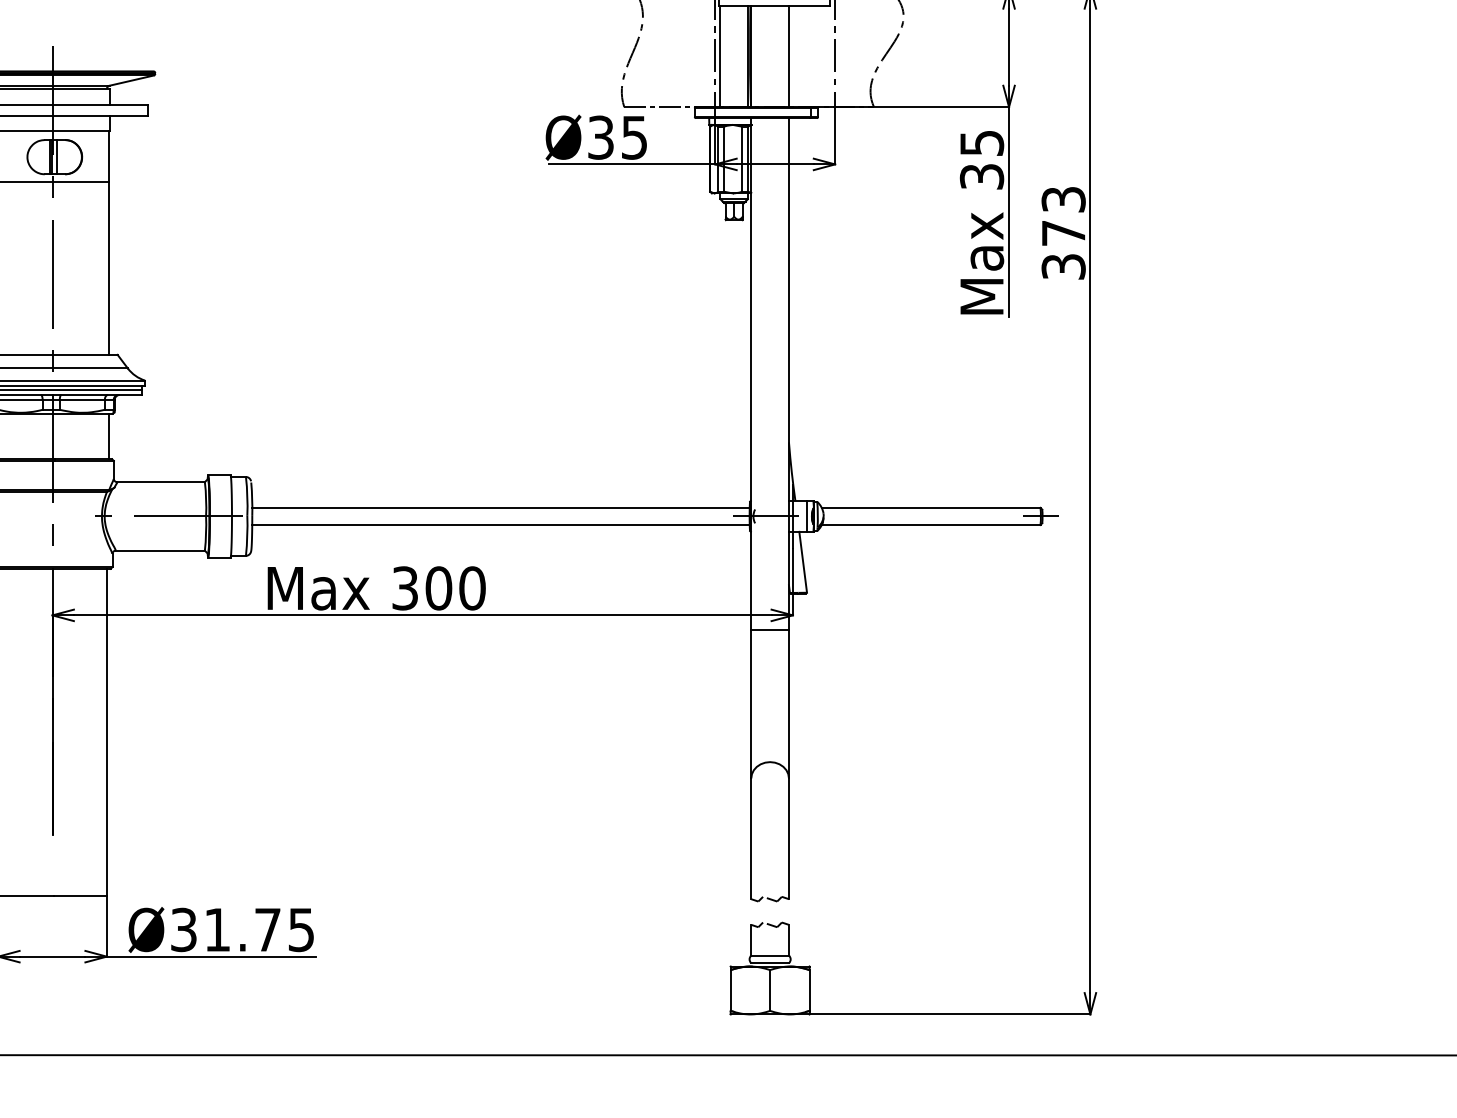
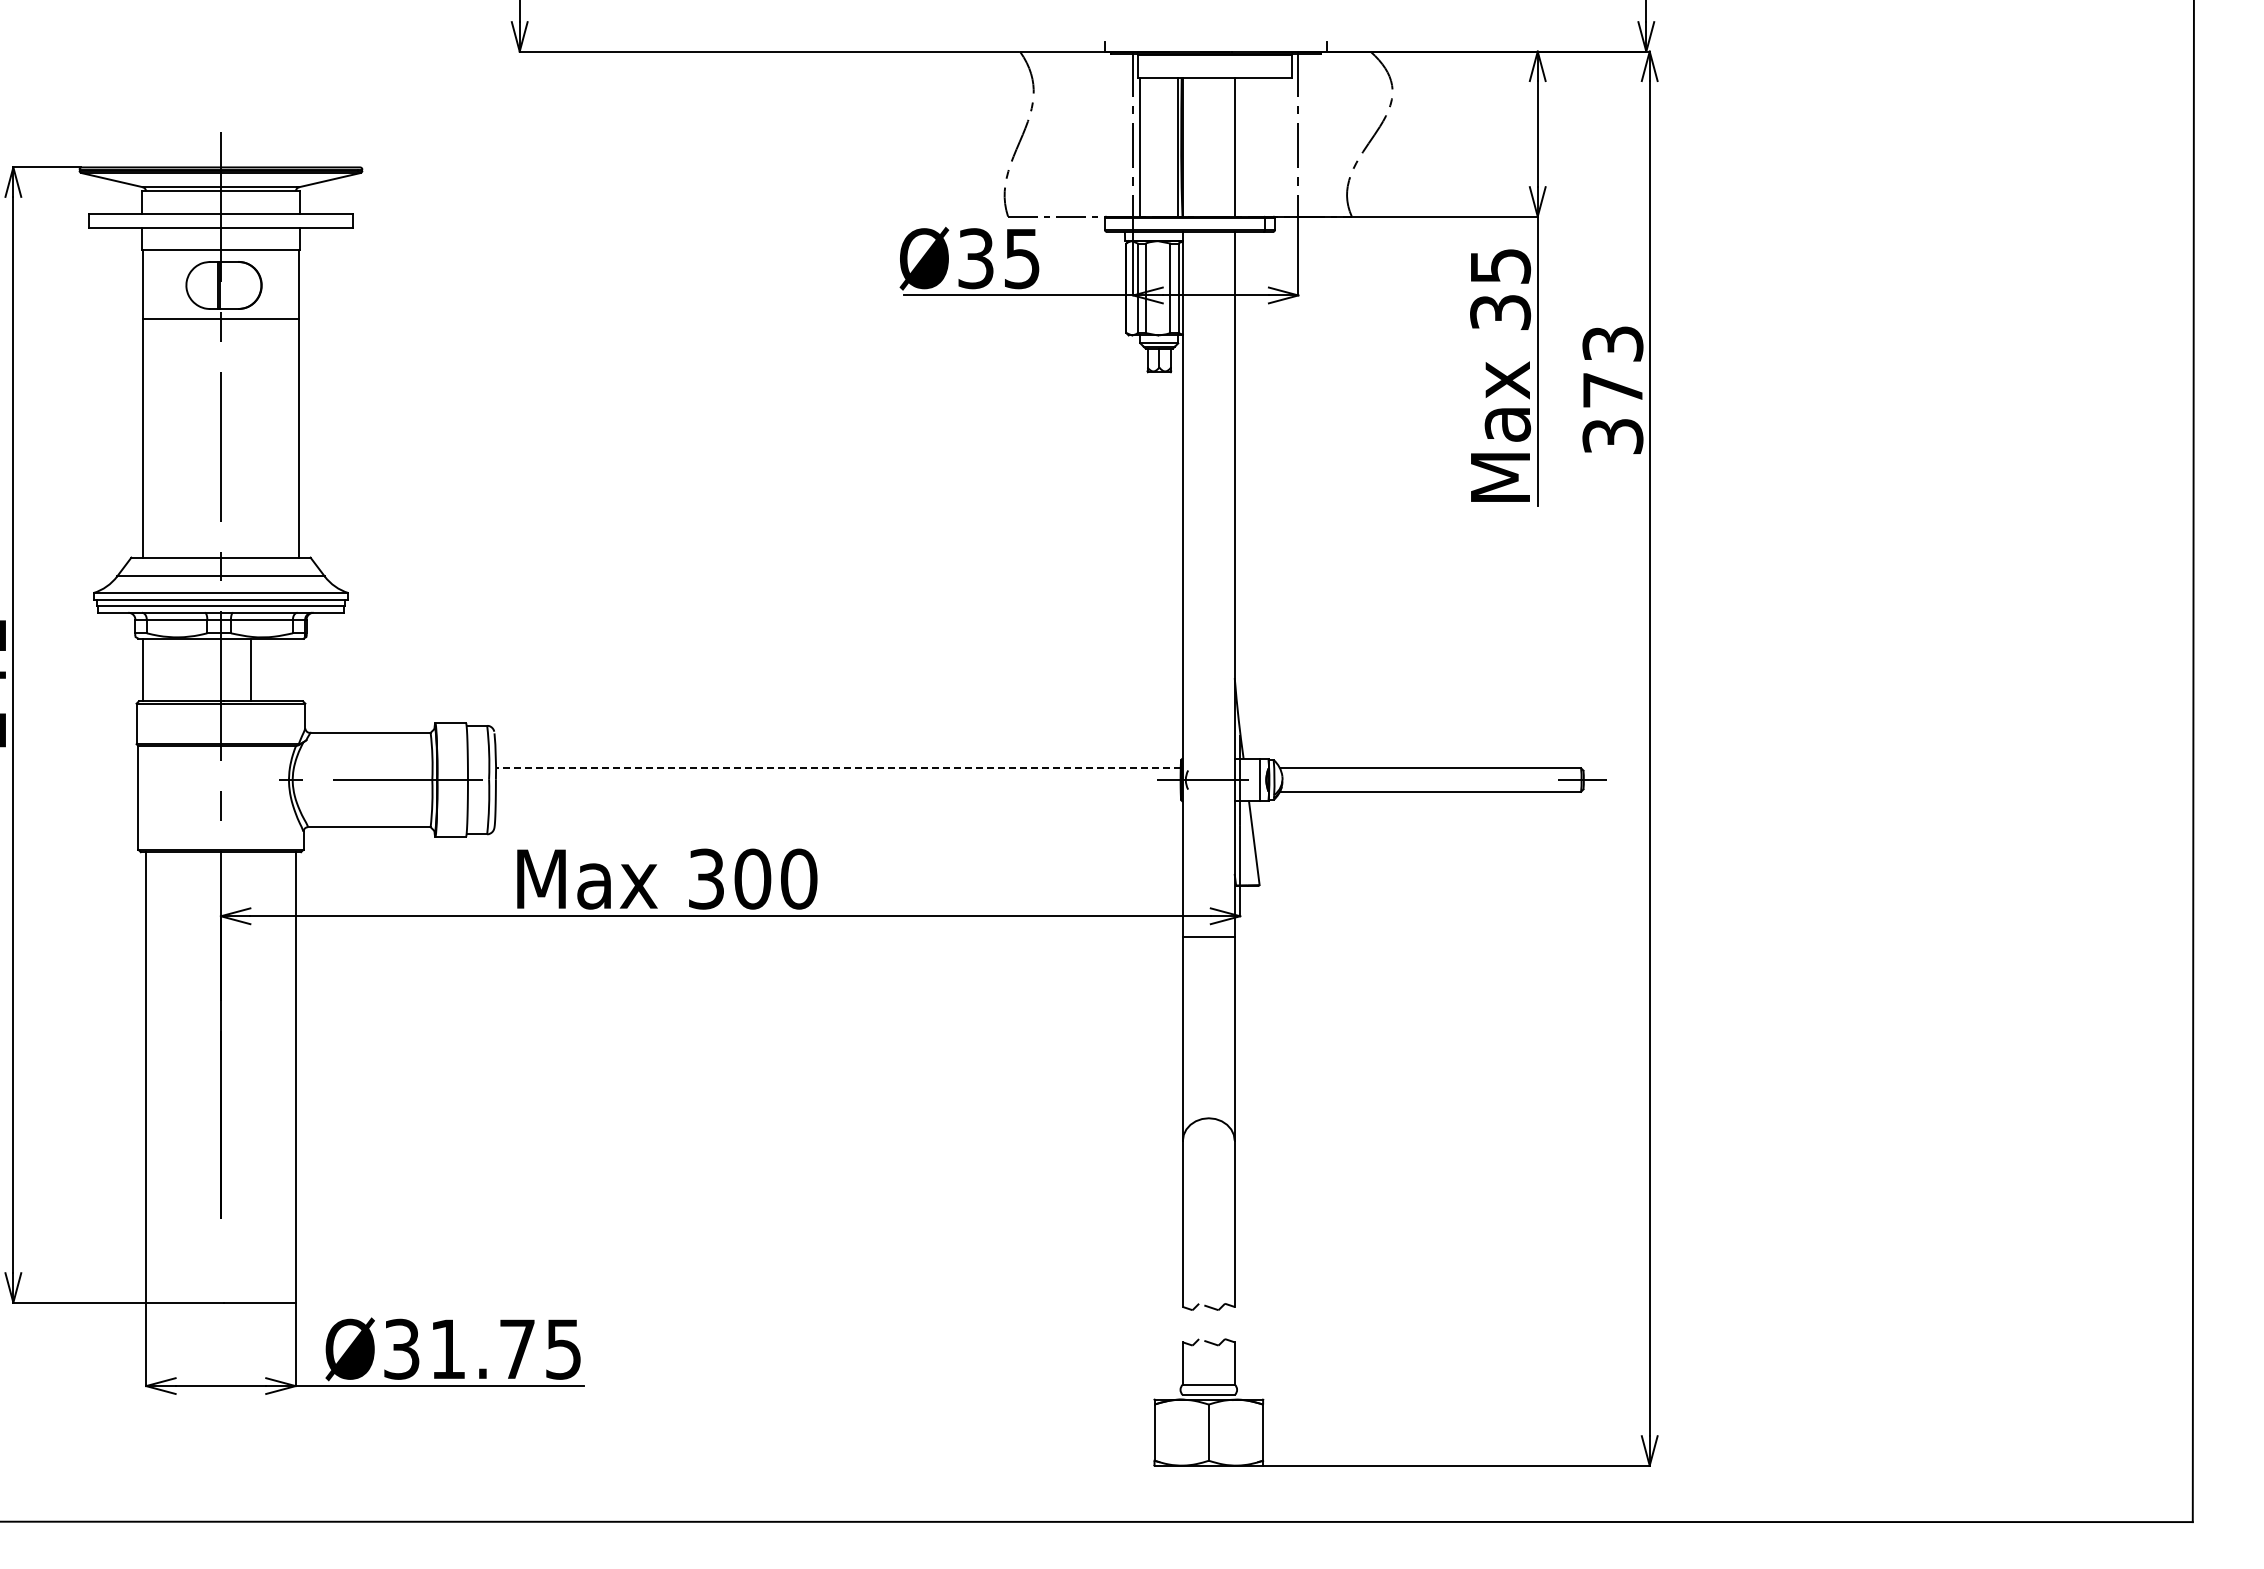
line: (56, 157) -> (226, 285), removed
line: (108, 436) -> (250, 669), moved
line: (500, 508) -> (837, 768), solid -> dashed
line: (500, 524) -> (837, 791), removed

